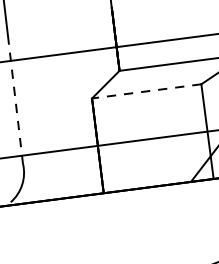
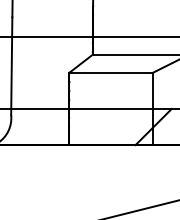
line: (147, 90) -> (111, 72), dashed -> solid
line: (15, 100) -> (11, 66), dashed -> solid

